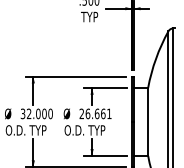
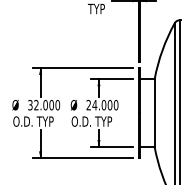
text: (98, 113) -> (105, 104), 26.661 -> 24.000

